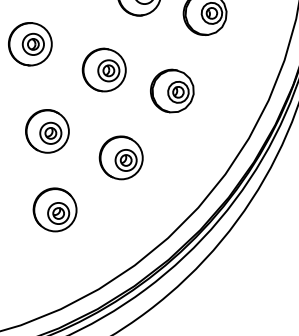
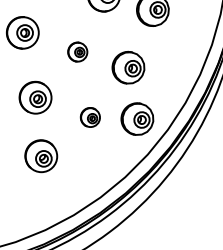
part: (103, 69) -> (77, 51), size x0.6
part: (120, 157) -> (89, 117), size x0.6
part: (184, 159) -> (137, 118), added

